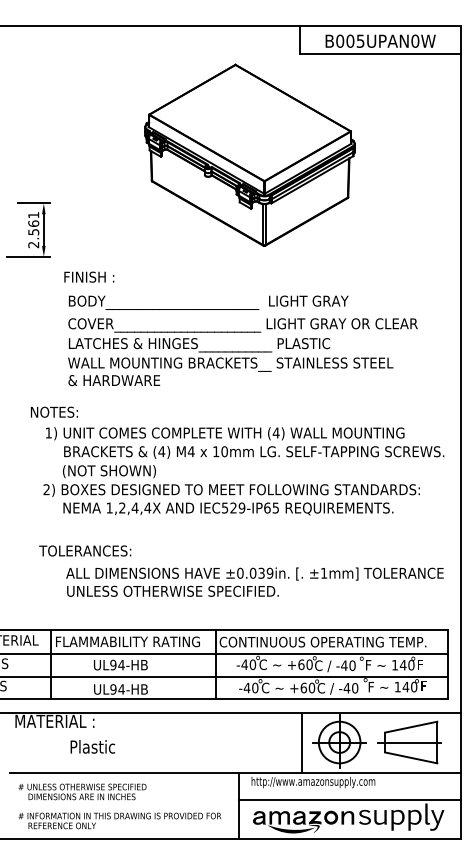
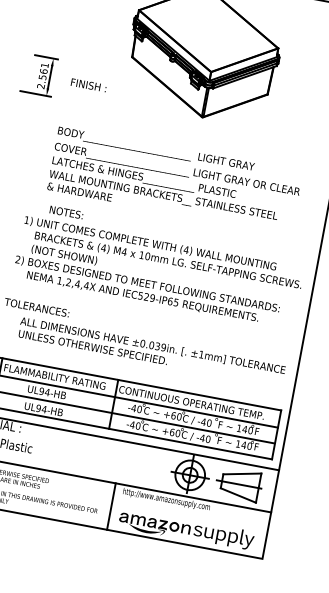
text: (89, 276) -> (89, 84), moved
text: (53, 411) -> (65, 211), moved
line: (302, 742) -> (164, 470), removed
line: (349, 799) -> (189, 516), removed

